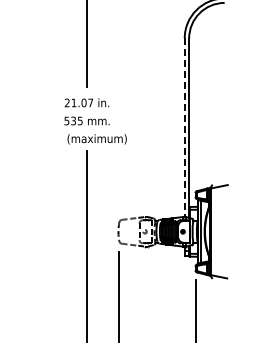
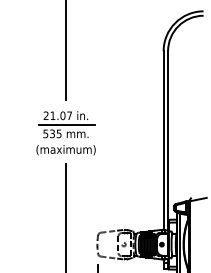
line: (88, 112) -> (67, 125), added
line: (184, 128) -> (163, 141), dashed -> solid
text: (96, 139) -> (65, 150), moved

